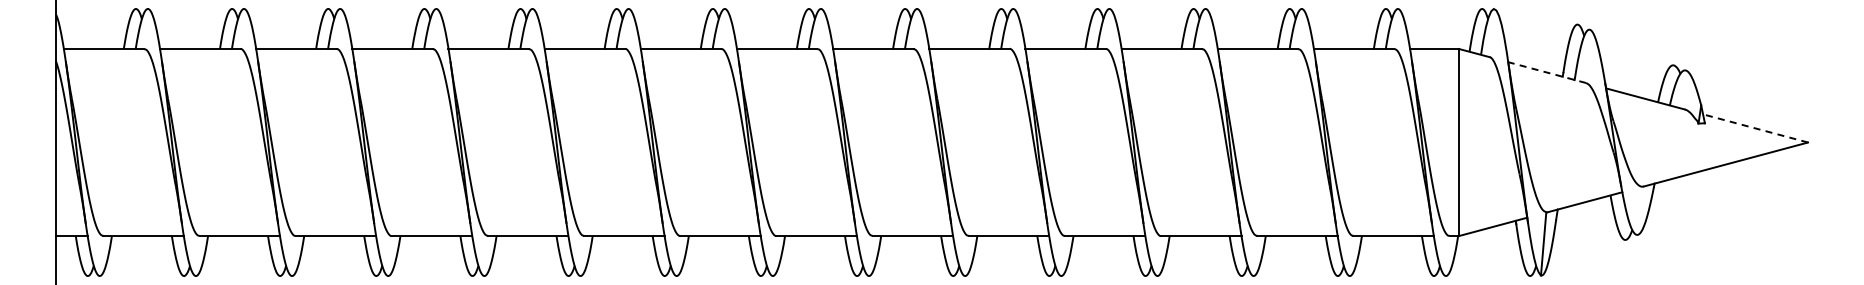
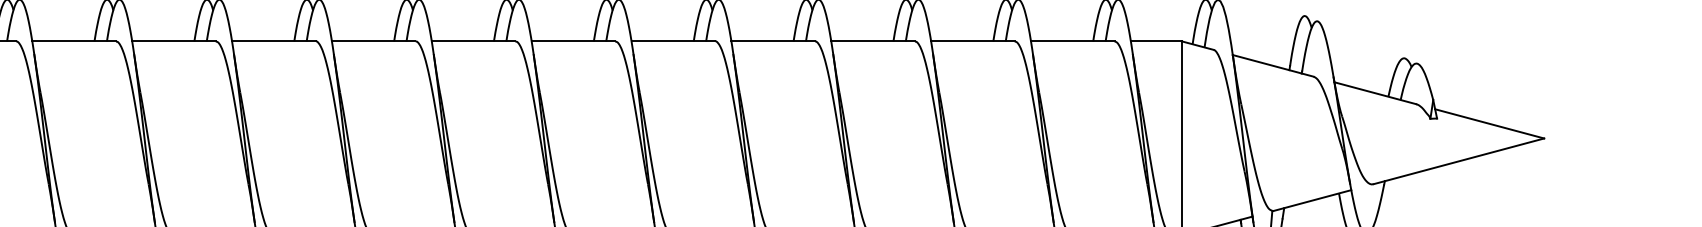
line: (1546, 72) -> (1272, 65), dashed -> solid
line: (1755, 128) -> (1489, 123), dashed -> solid

